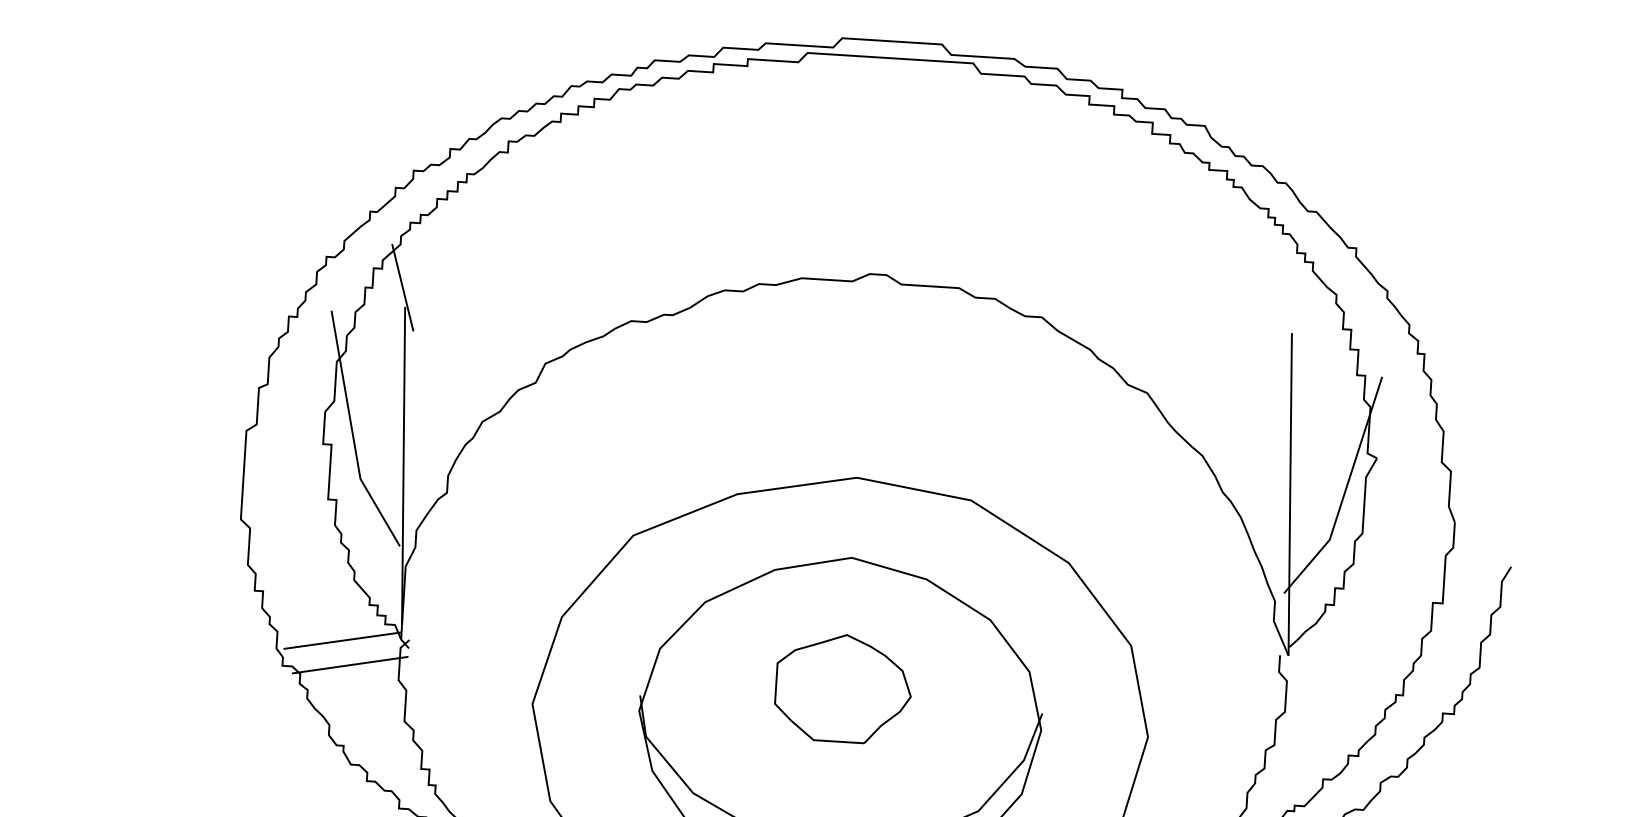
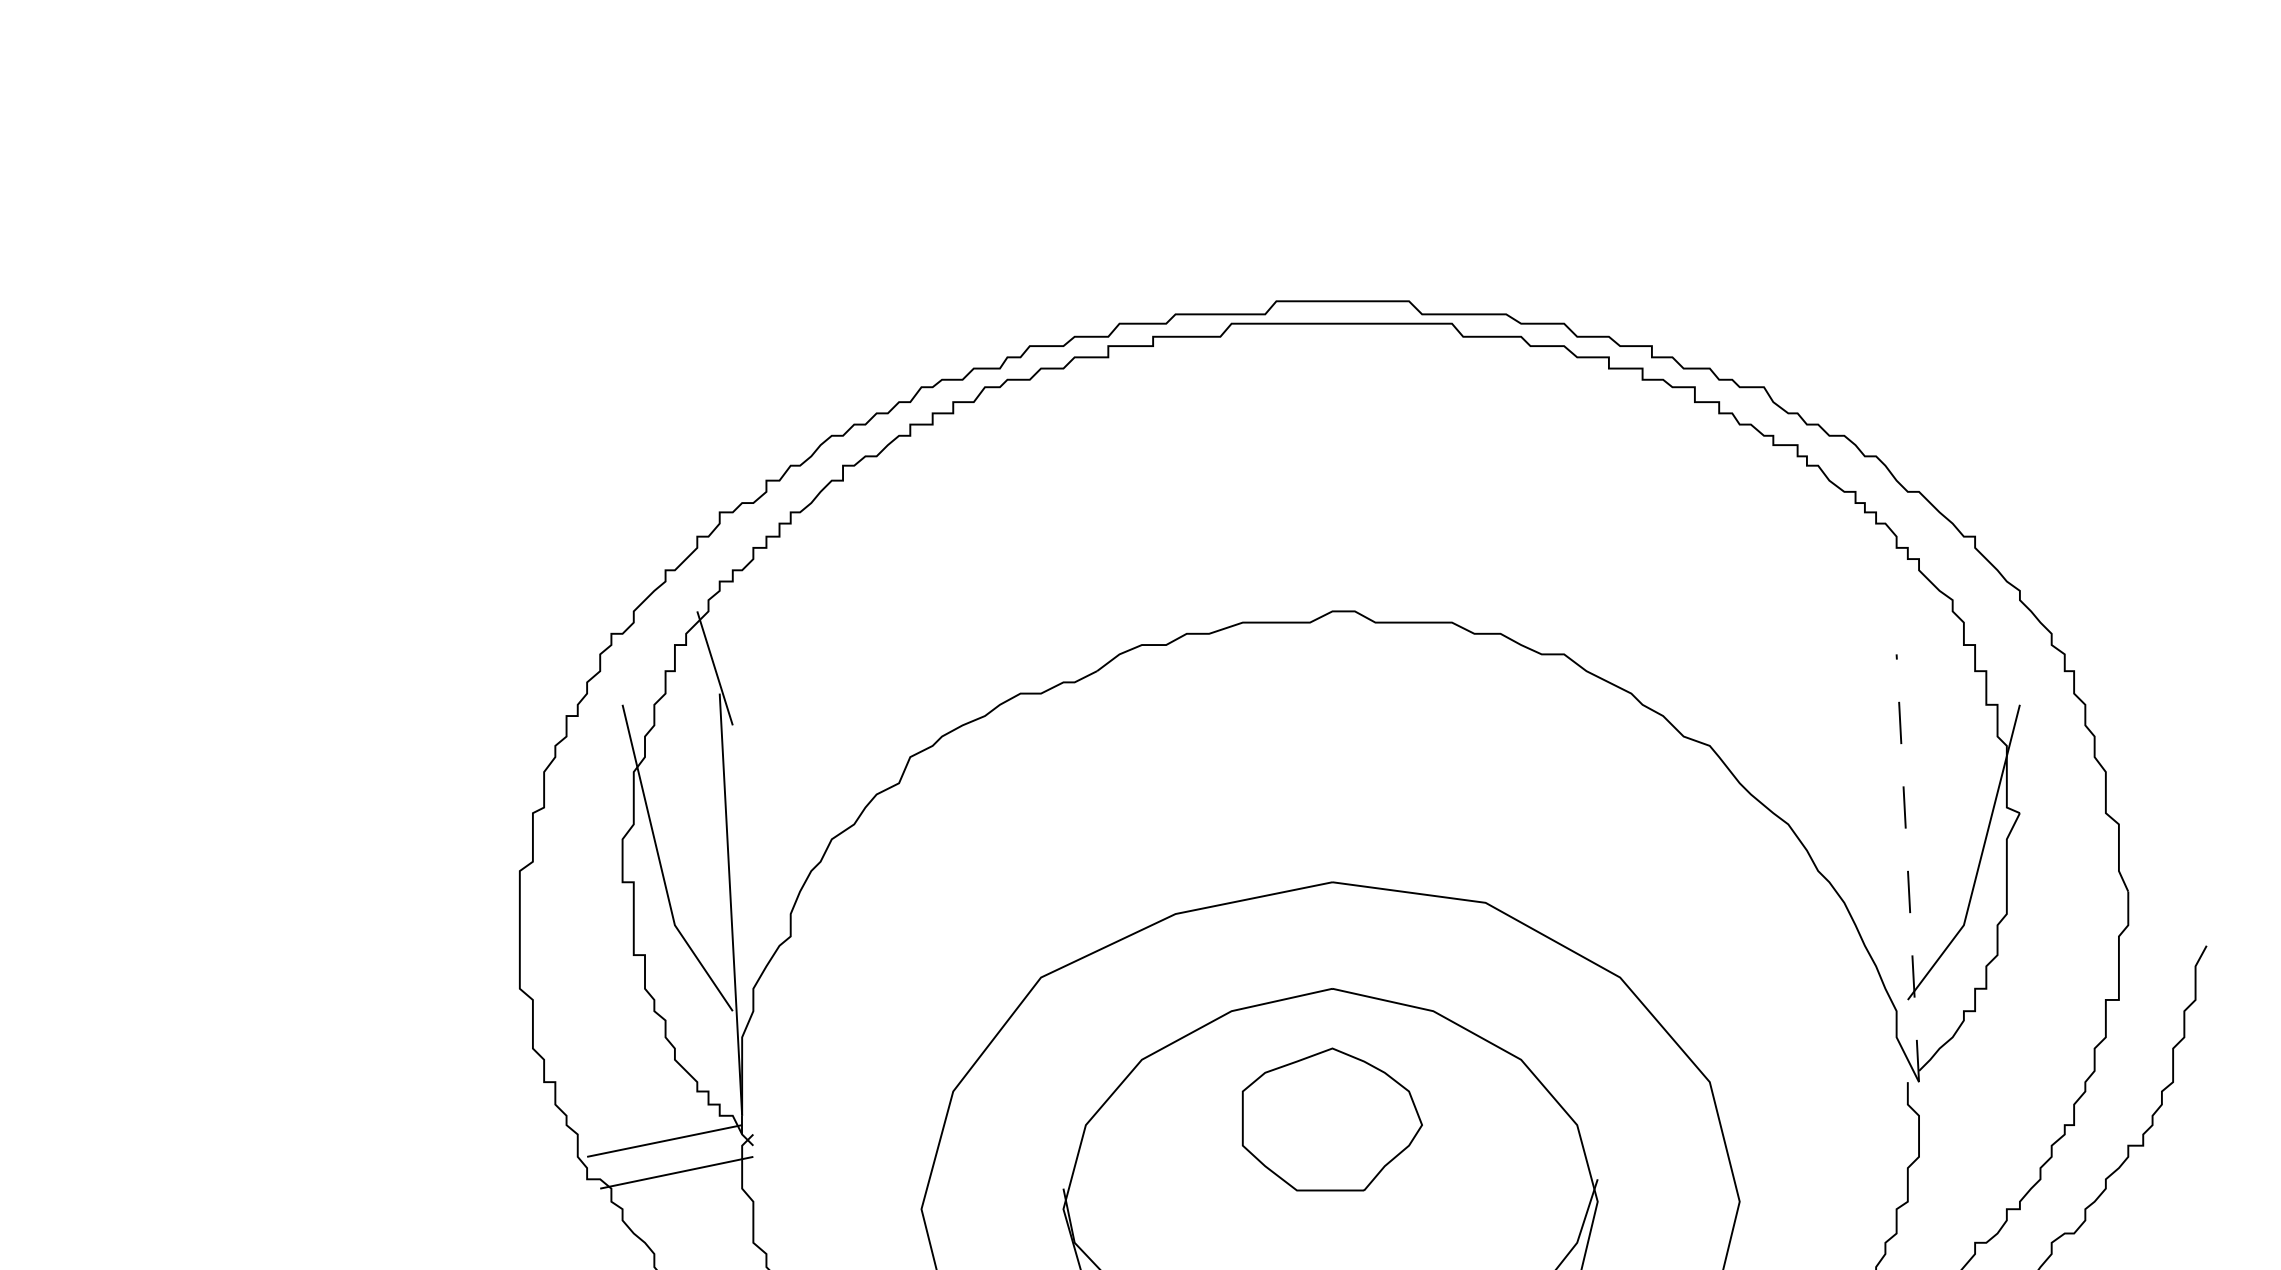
line: (1290, 493) -> (1907, 867), solid -> dashed
part: (842, 688) -> (1331, 1119), moved

